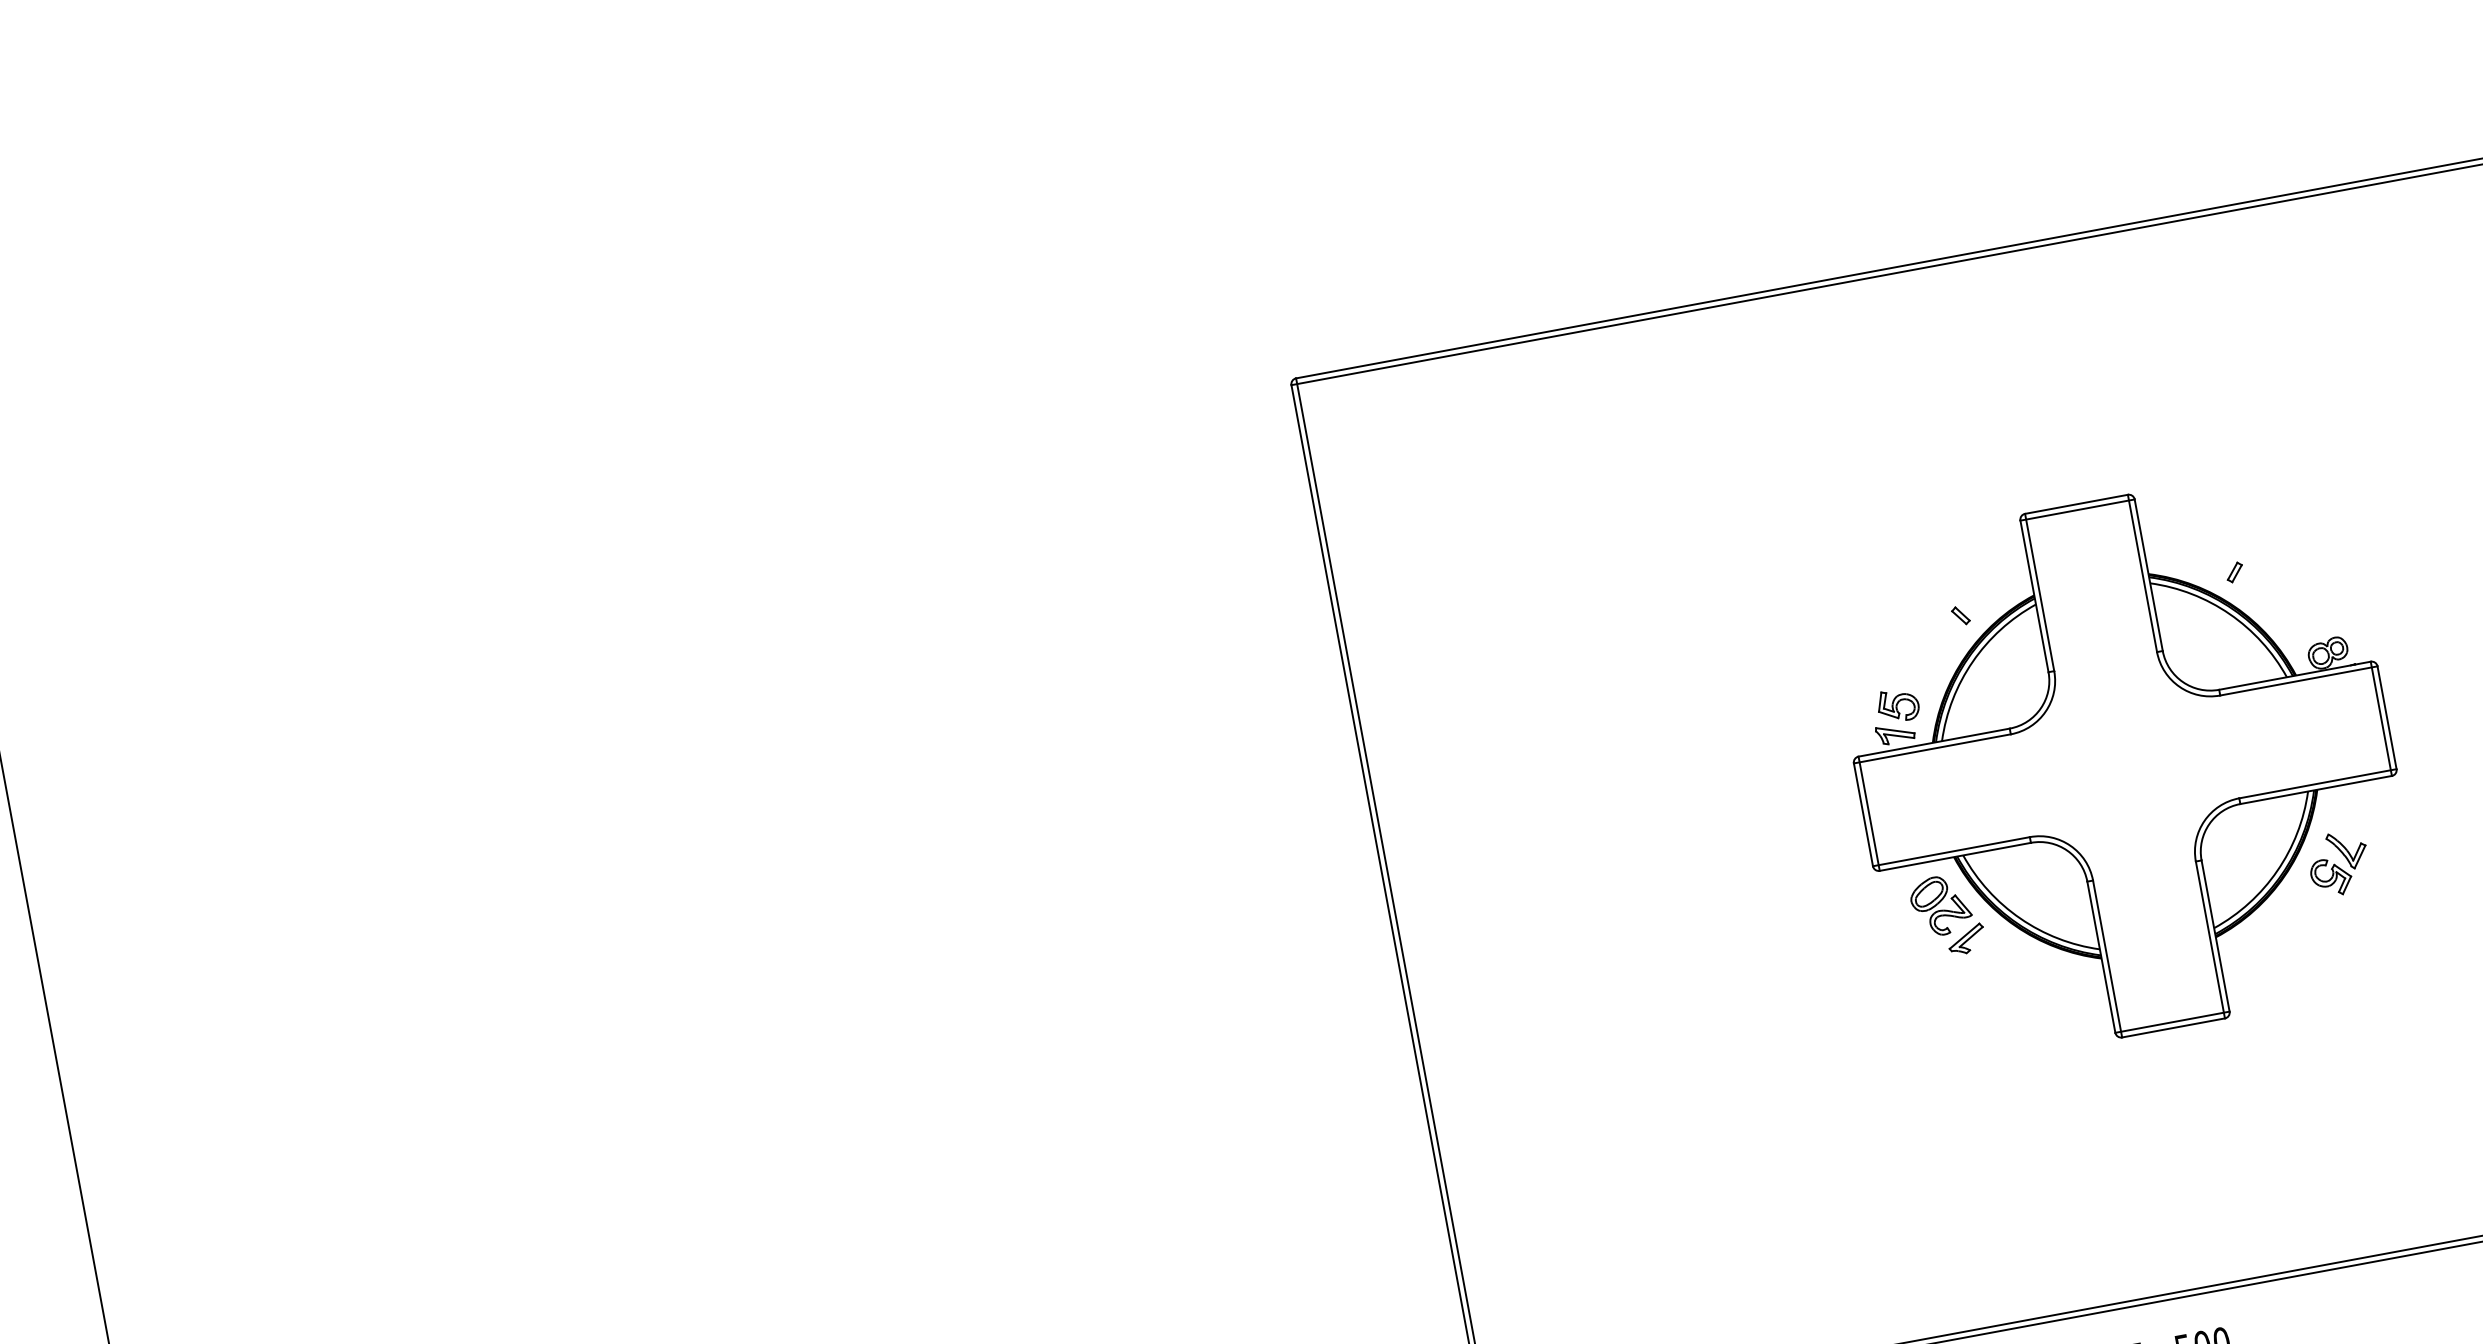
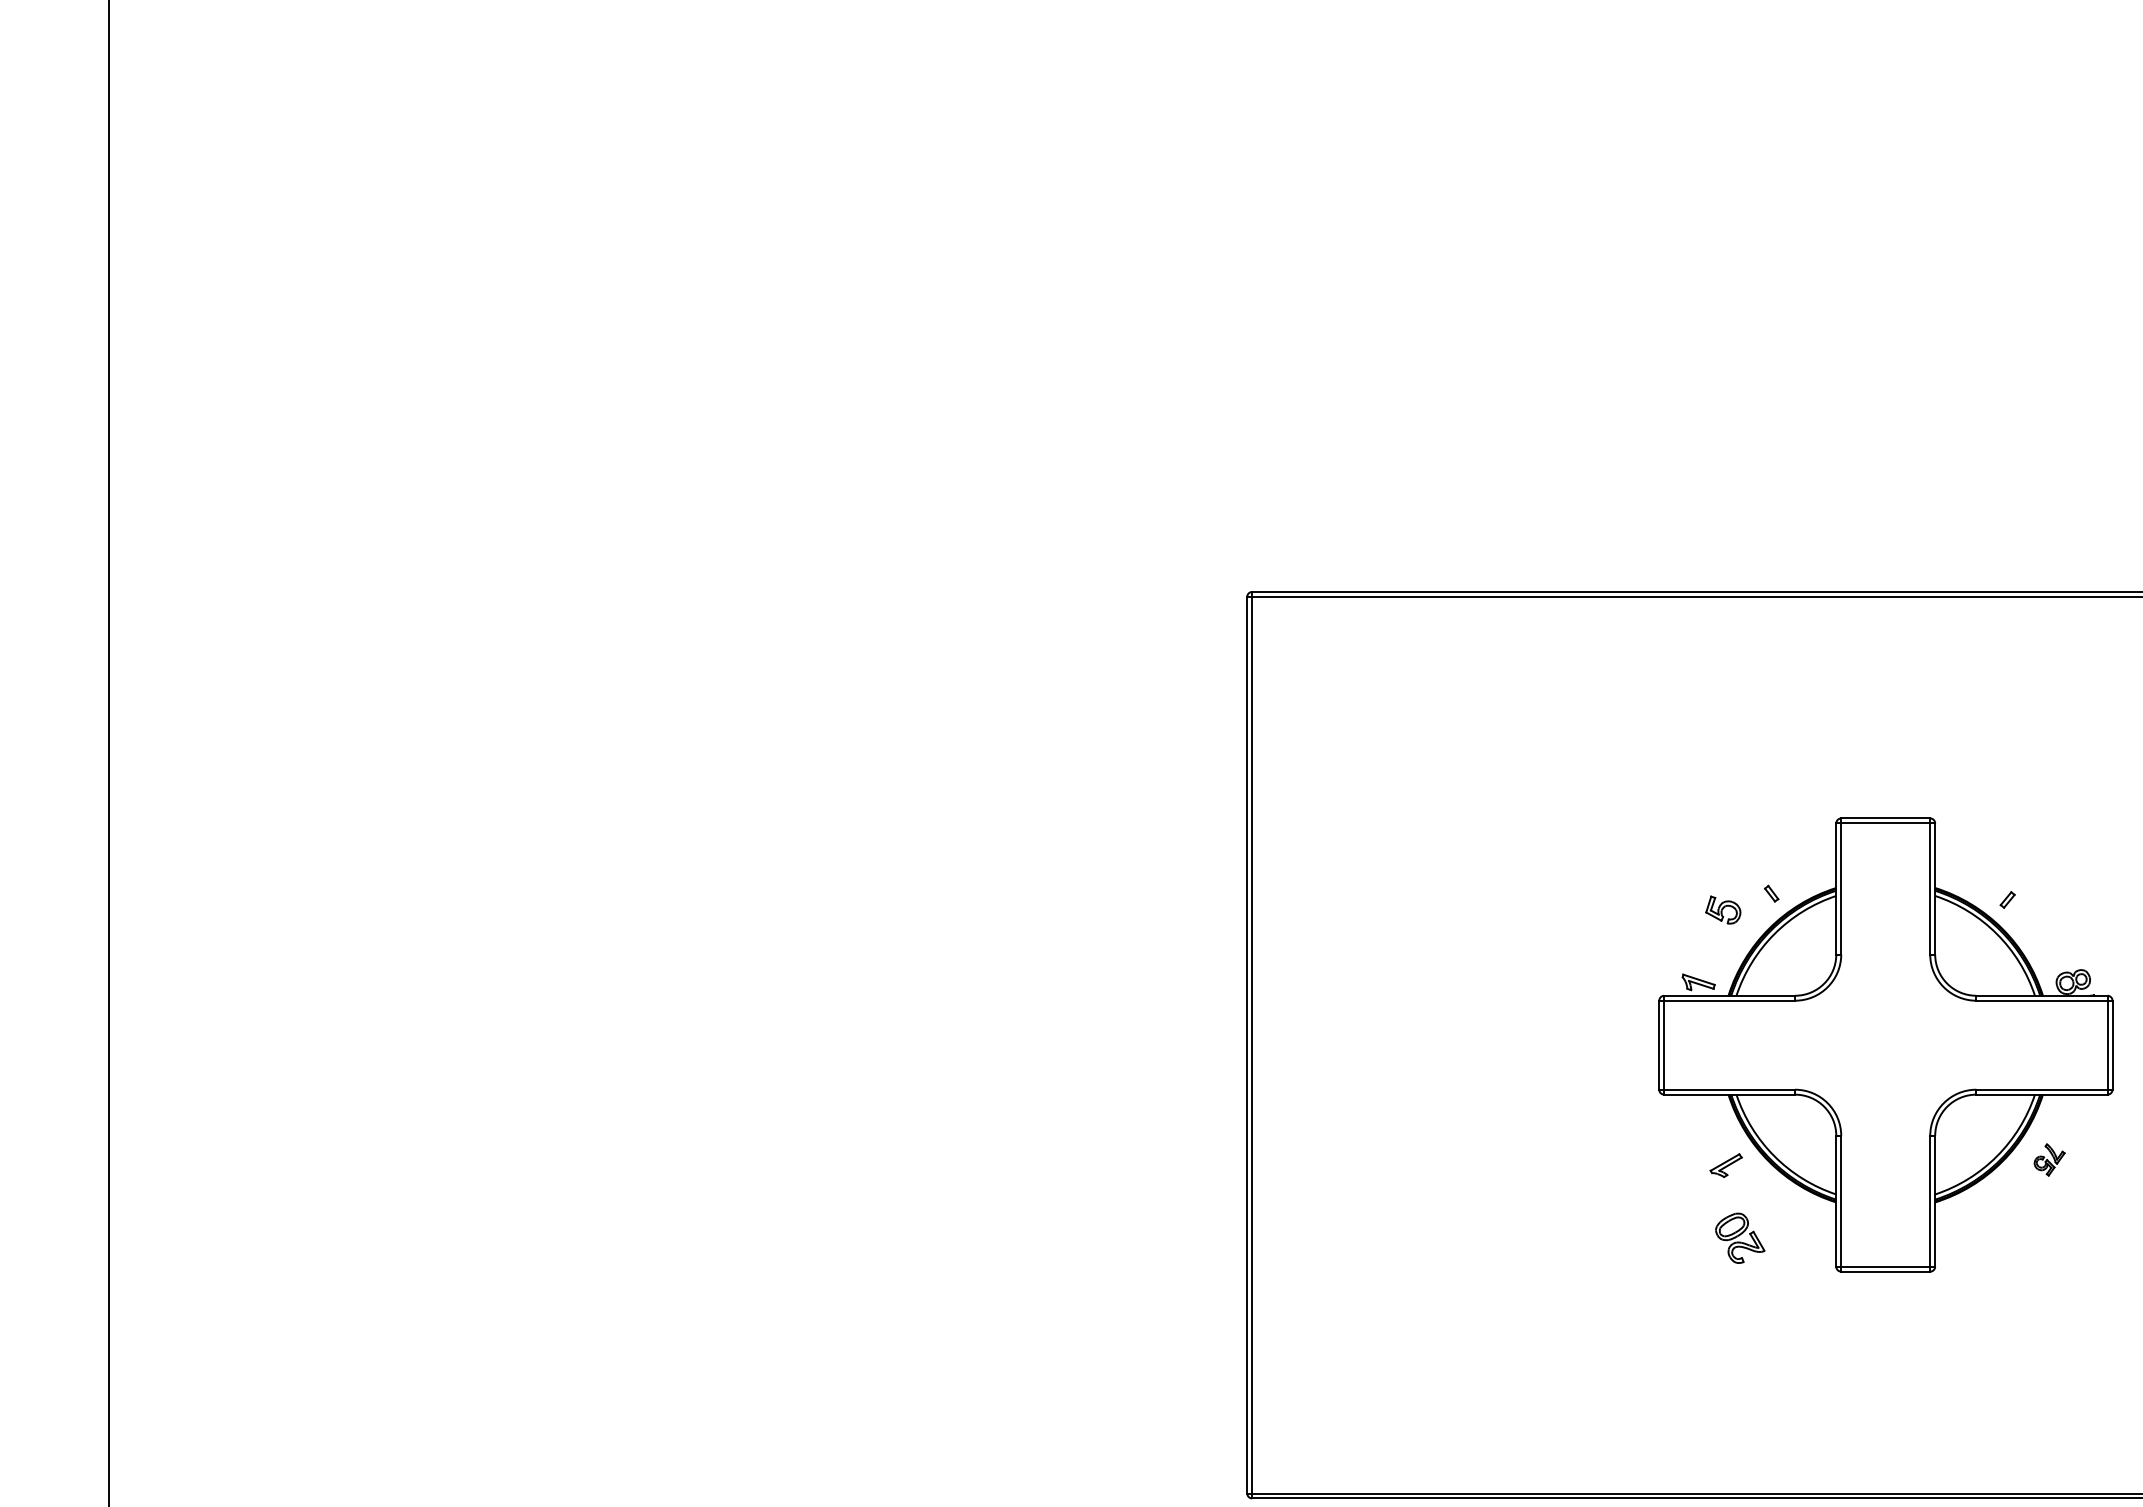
part: (1898, 704) -> (1723, 909), moved
part: (2338, 863) -> (2049, 1159), size x0.6
part: (1941, 904) -> (1740, 1237), moved

